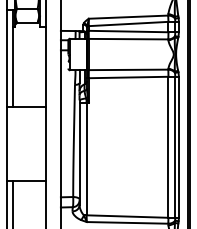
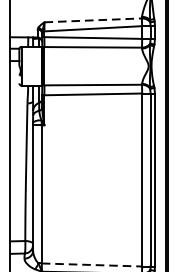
line: (128, 17) -> (93, 20), solid -> dashed
line: (127, 216) -> (91, 264), solid -> dashed

